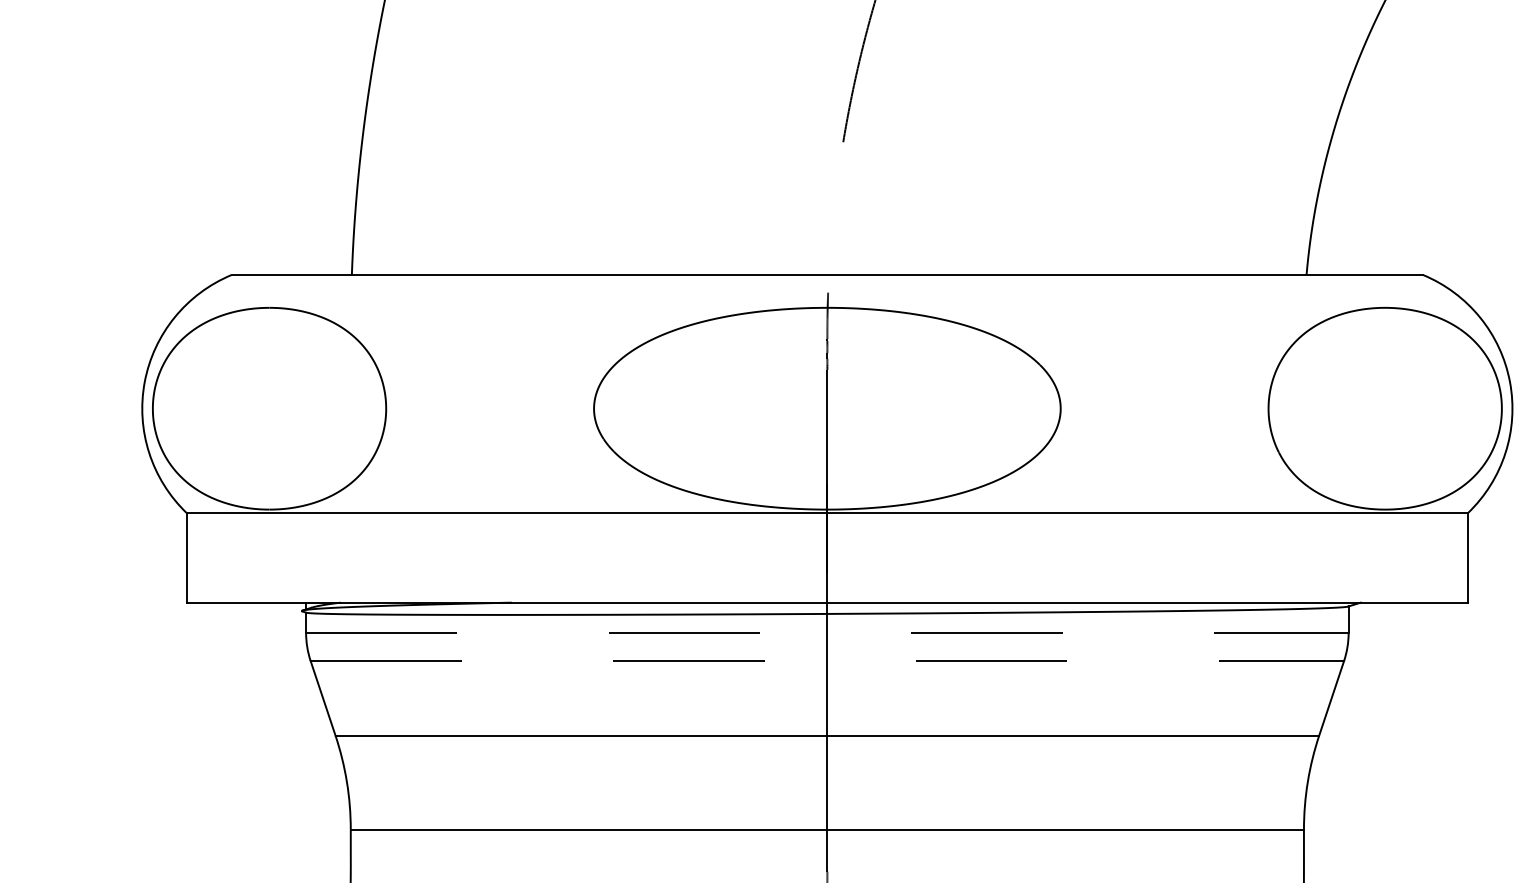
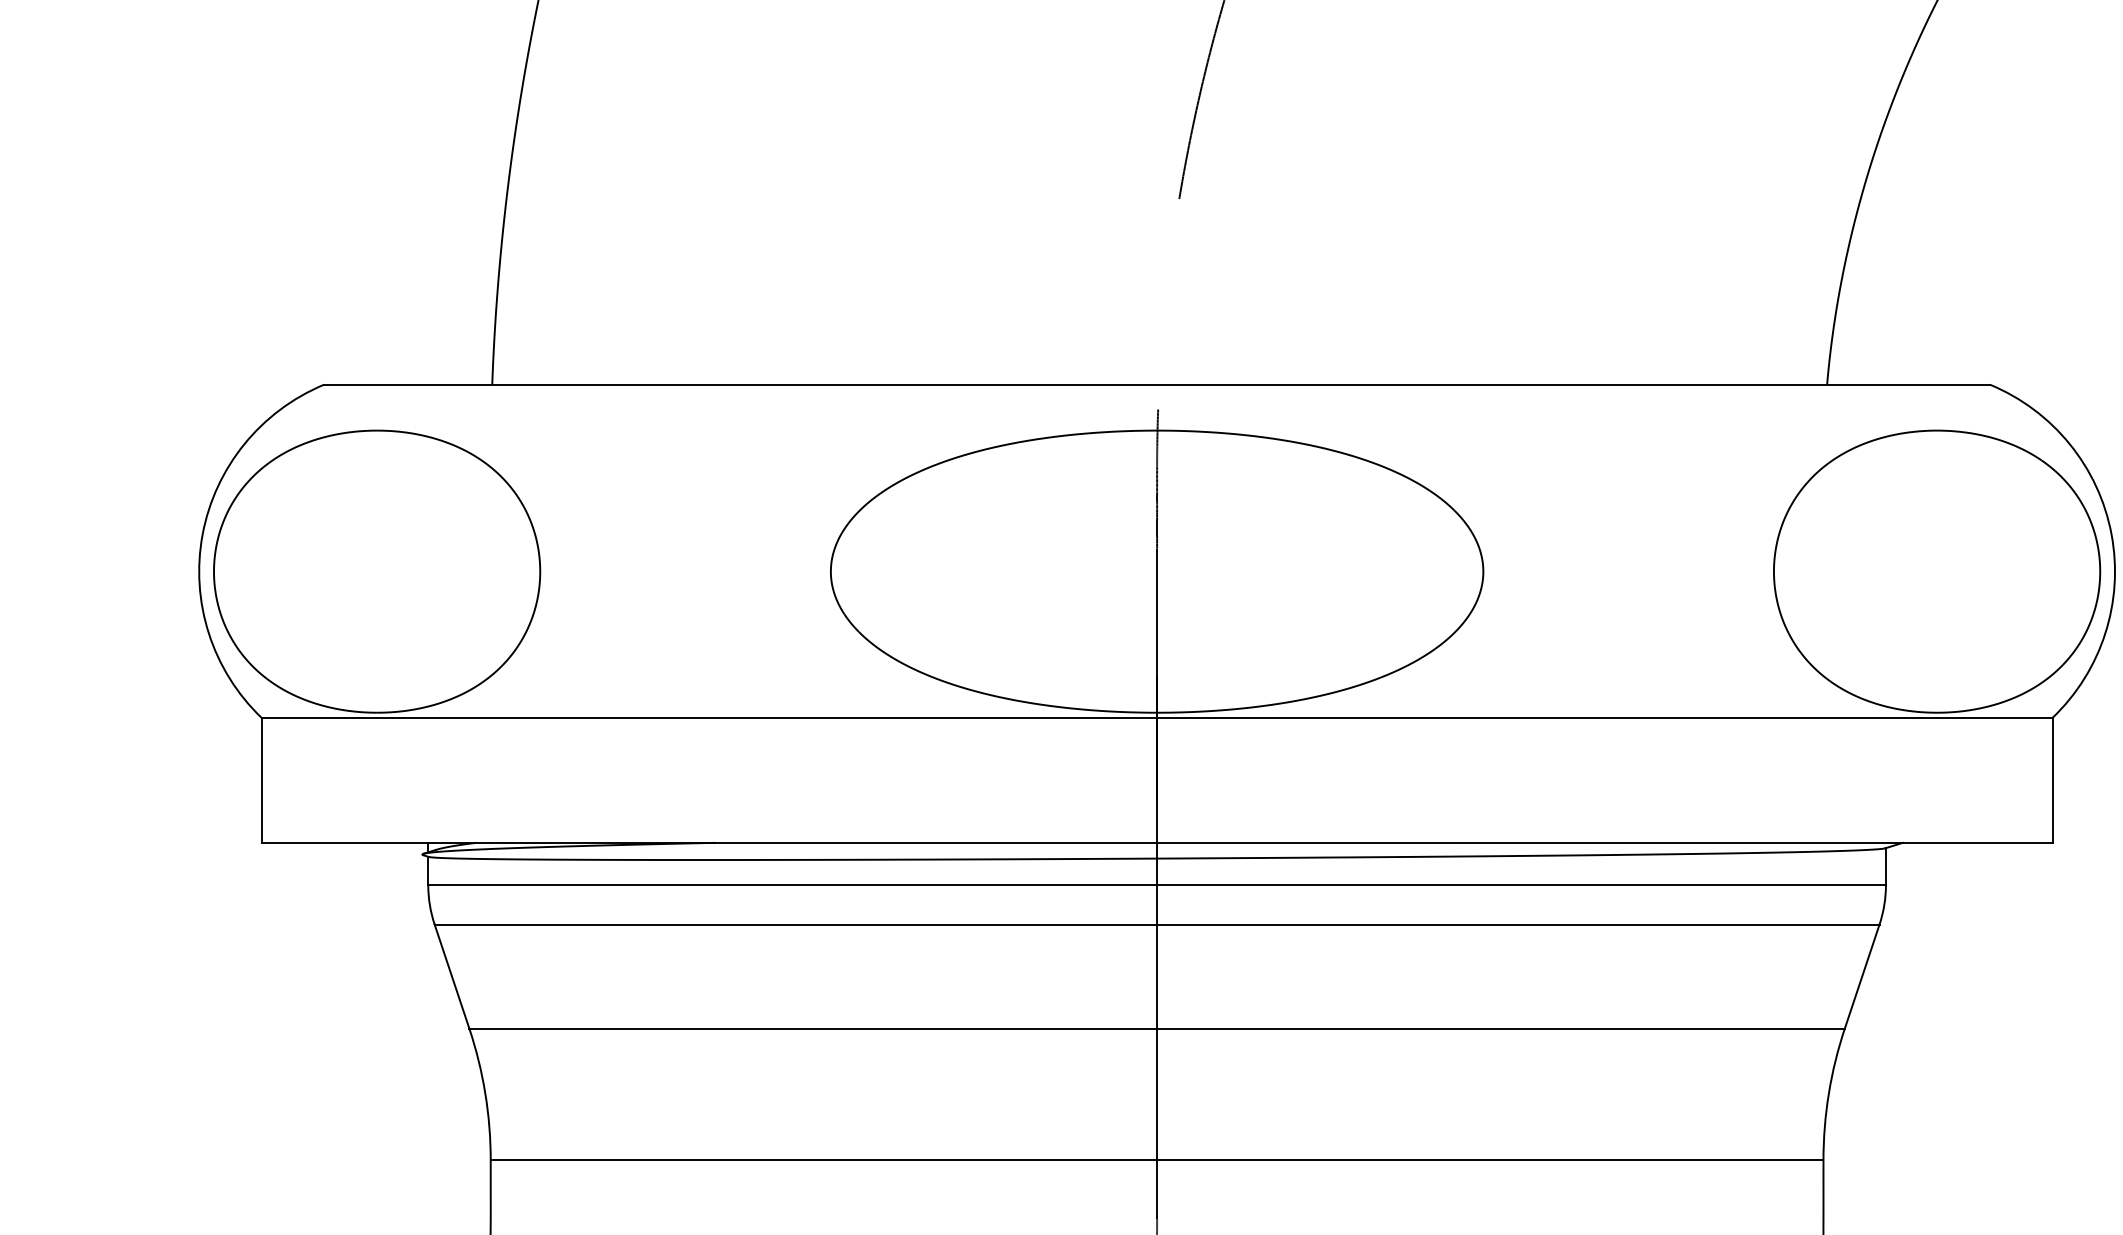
line: (827, 633) -> (1157, 885), dashed -> solid
line: (827, 661) -> (1157, 924), dashed -> solid

